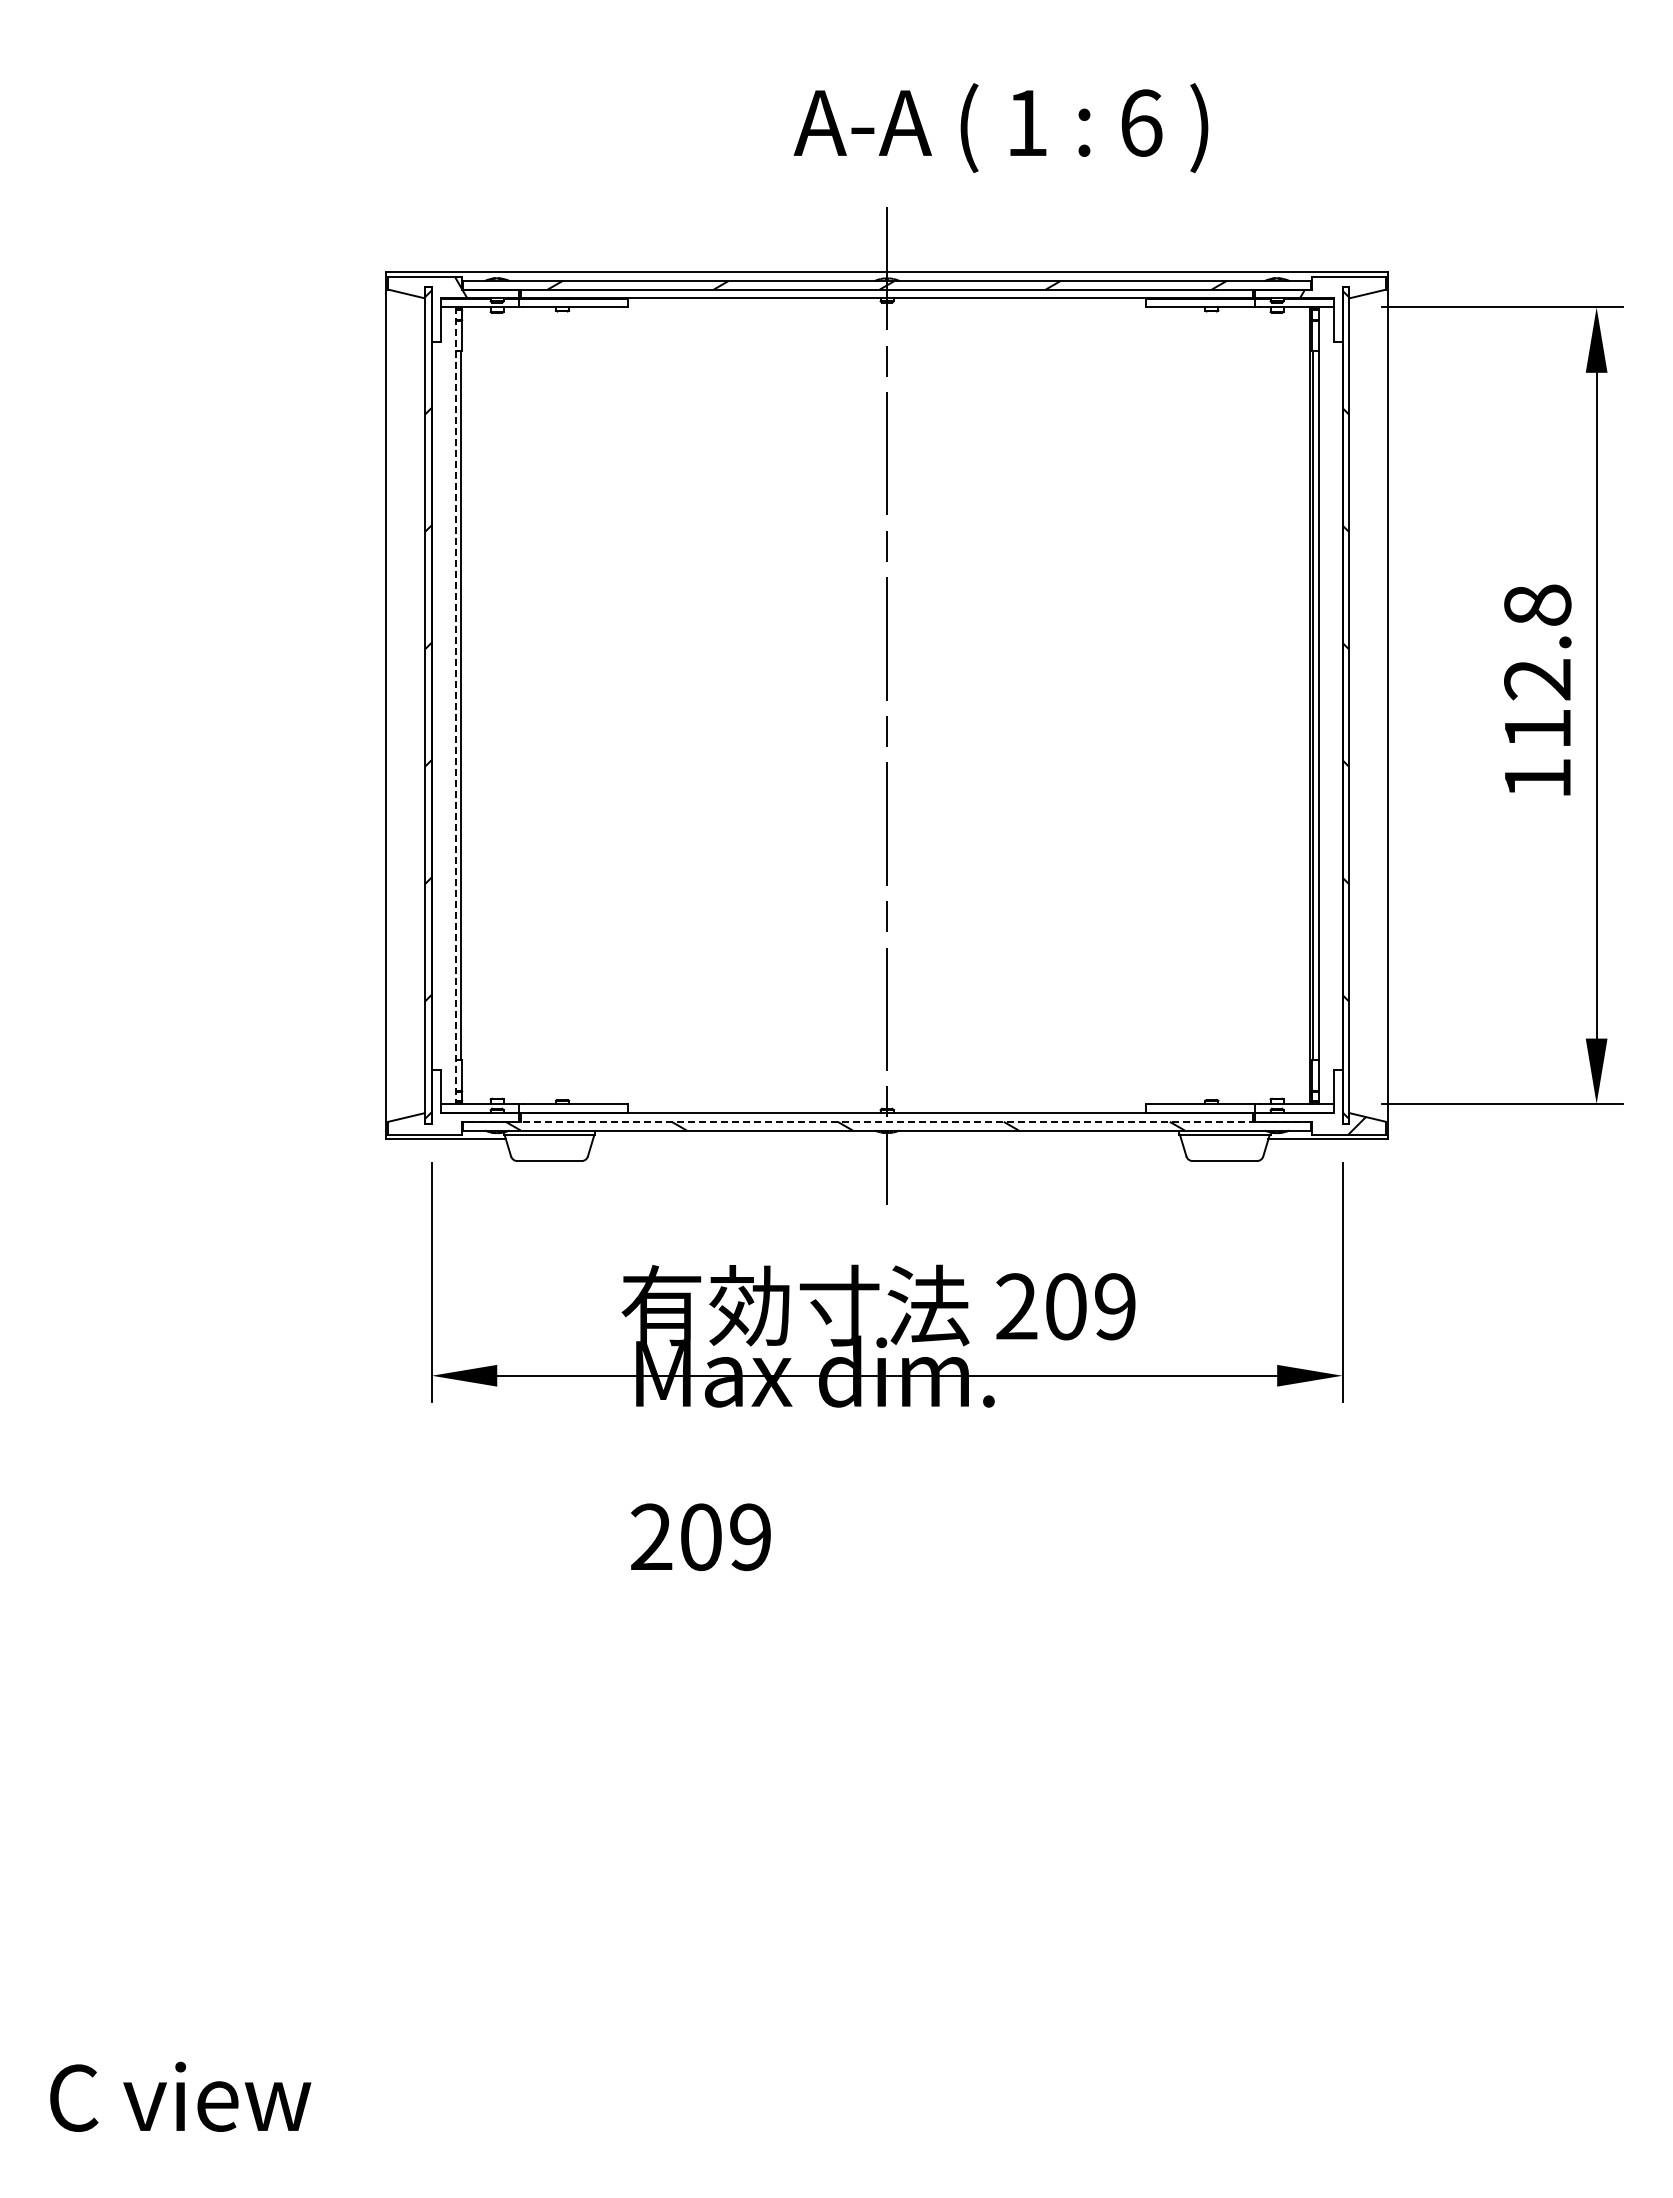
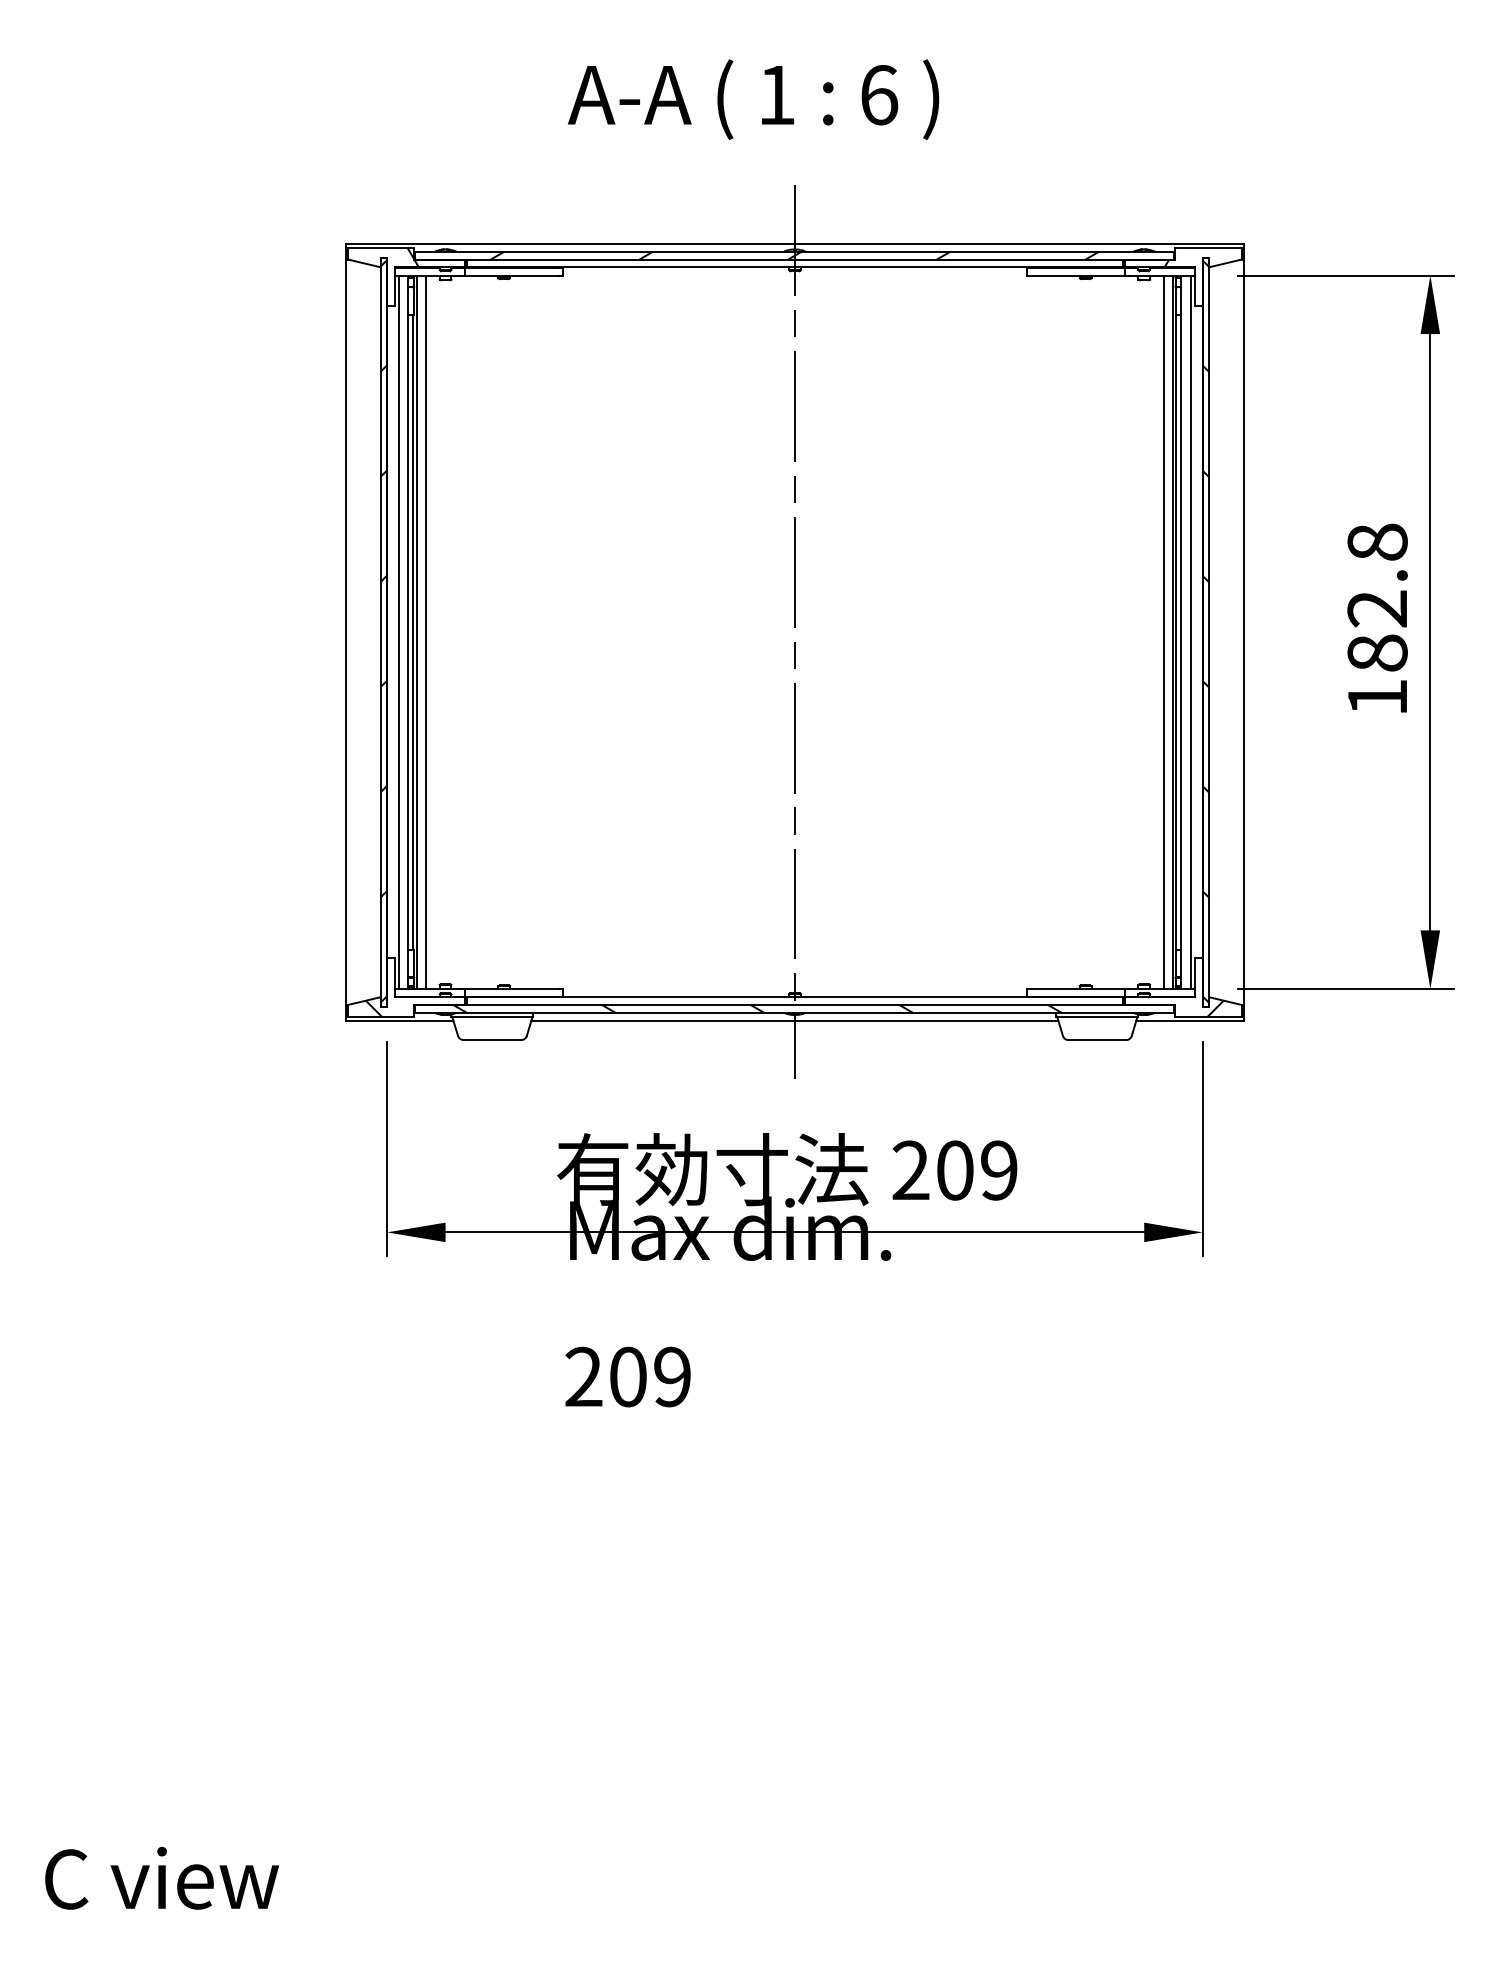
text: (1000, 127) -> (753, 99), moved
line: (444, 705) -> (398, 632), added
line: (464, 705) -> (416, 632), added
line: (475, 705) -> (426, 632), added
line: (1298, 705) -> (1163, 632), added
line: (1329, 705) -> (1191, 632), added
line: (455, 706) -> (408, 632), dashed -> solid
text: (1537, 728) -> (1377, 652), 112.8 -> 182.8
line: (887, 1121) -> (795, 1004), dashed -> solid
hatch: (417, 1125) -> (374, 1008), added
line: (887, 1139) -> (795, 1020), added

